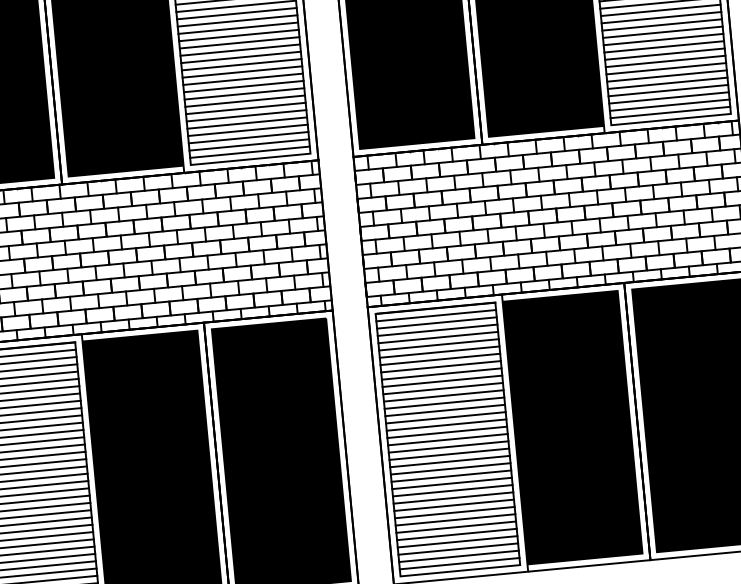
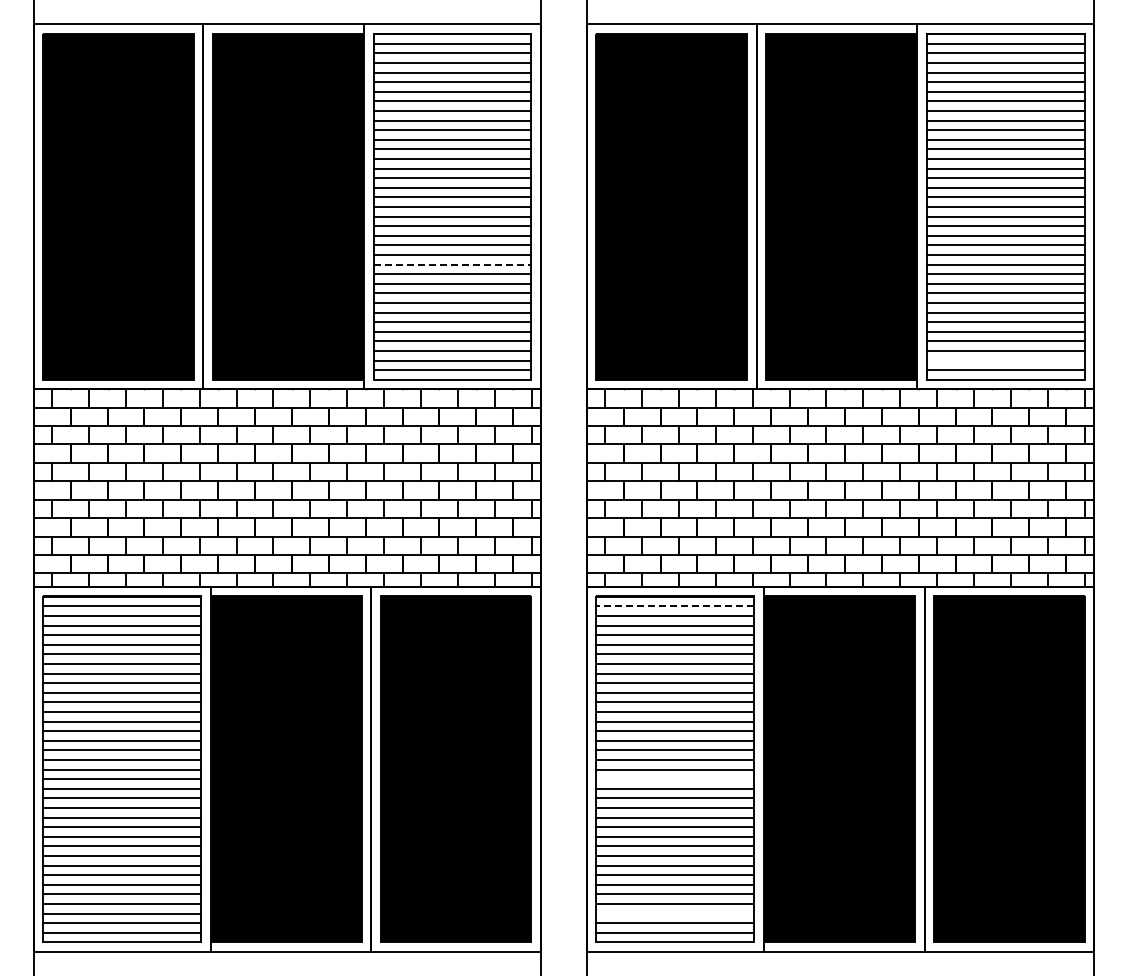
line: (242, 71) -> (452, 264), solid -> dashed
line: (669, 105) -> (1005, 360), removed
line: (436, 315) -> (675, 606), solid -> dashed
line: (448, 447) -> (674, 779), removed
line: (457, 549) -> (674, 913), removed

